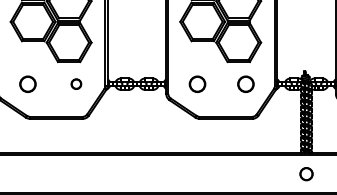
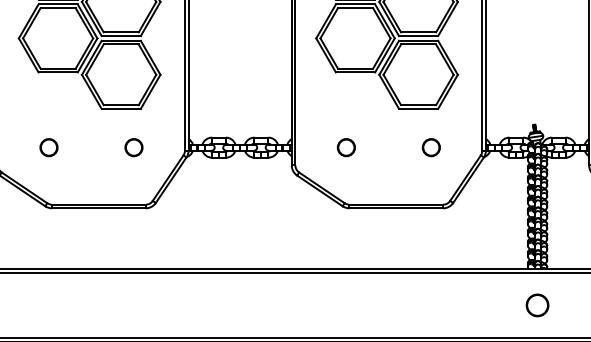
circle: (27, 83) -> (48, 146), size x0.62
part: (197, 83) -> (346, 146), size x0.62
circle: (245, 83) -> (430, 146), size x0.62

